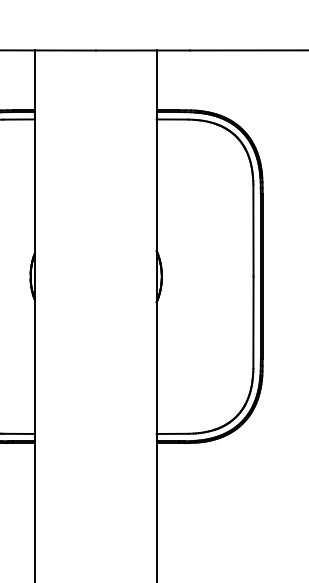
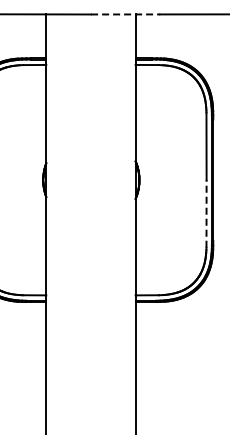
line: (142, 50) -> (125, 14), solid -> dashed
line: (253, 322) -> (206, 213), solid -> dashed

